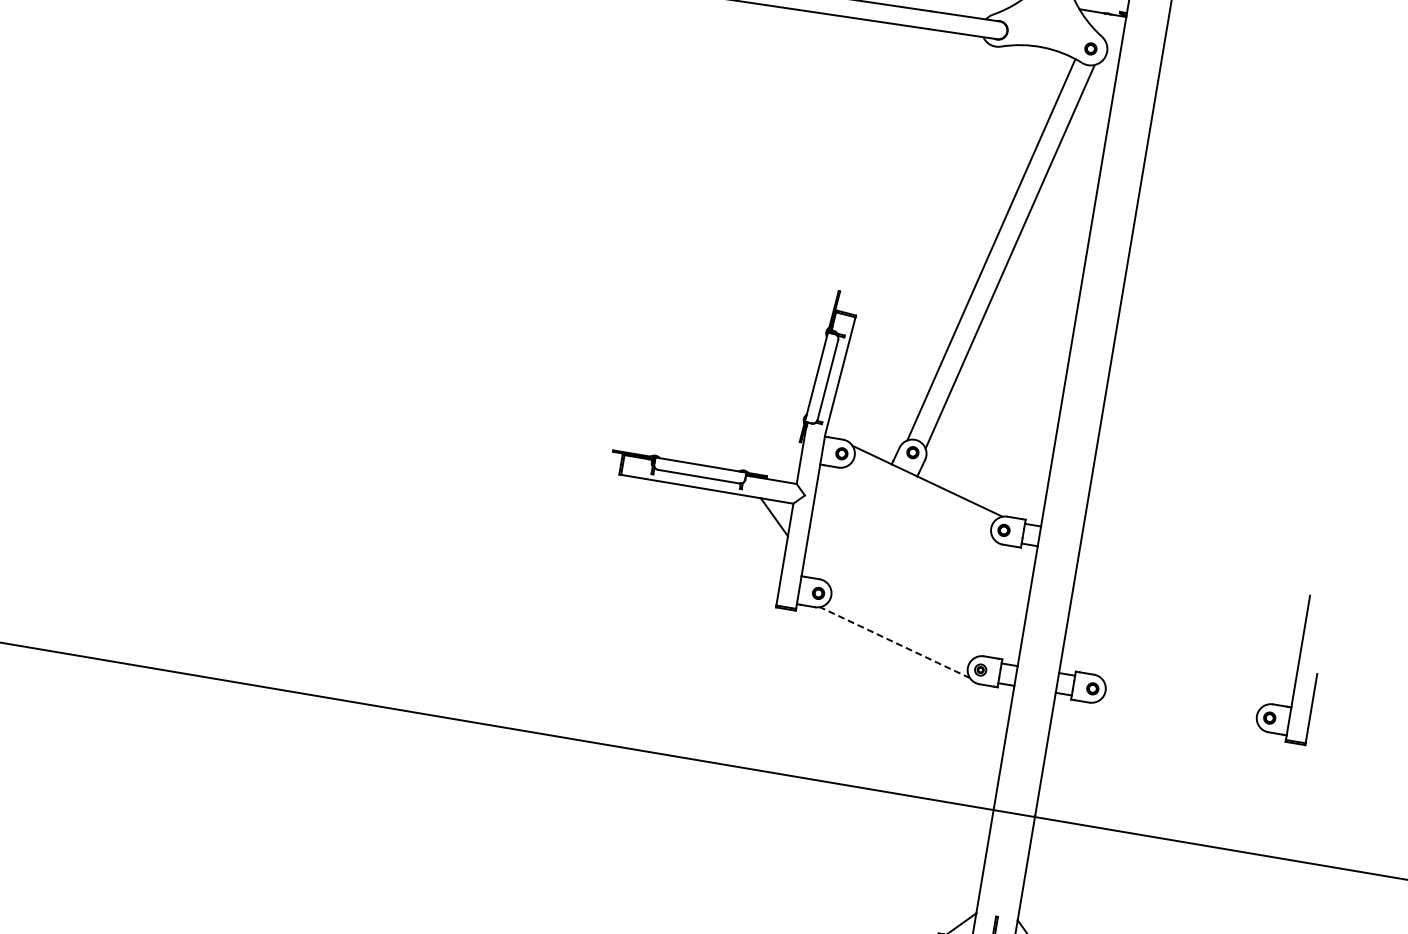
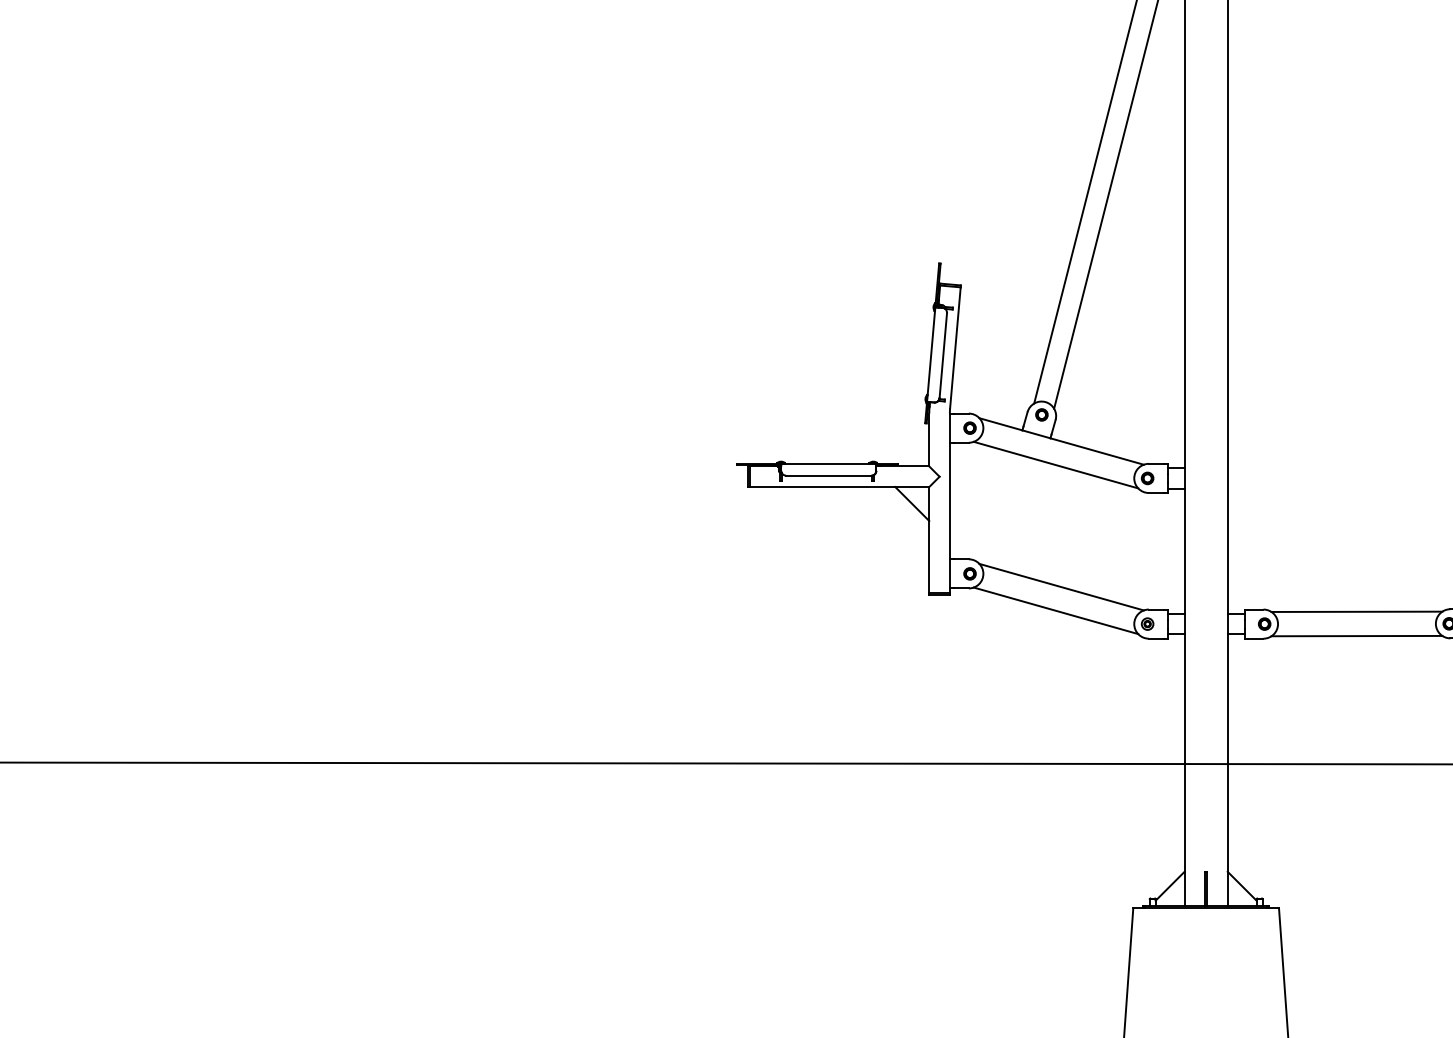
line: (917, 502) -> (1055, 464), added
line: (904, 620) -> (1061, 586), added
line: (894, 642) -> (1055, 610), dashed -> solid
line: (1182, 691) -> (1356, 611), added
line: (1179, 714) -> (1356, 635), added

